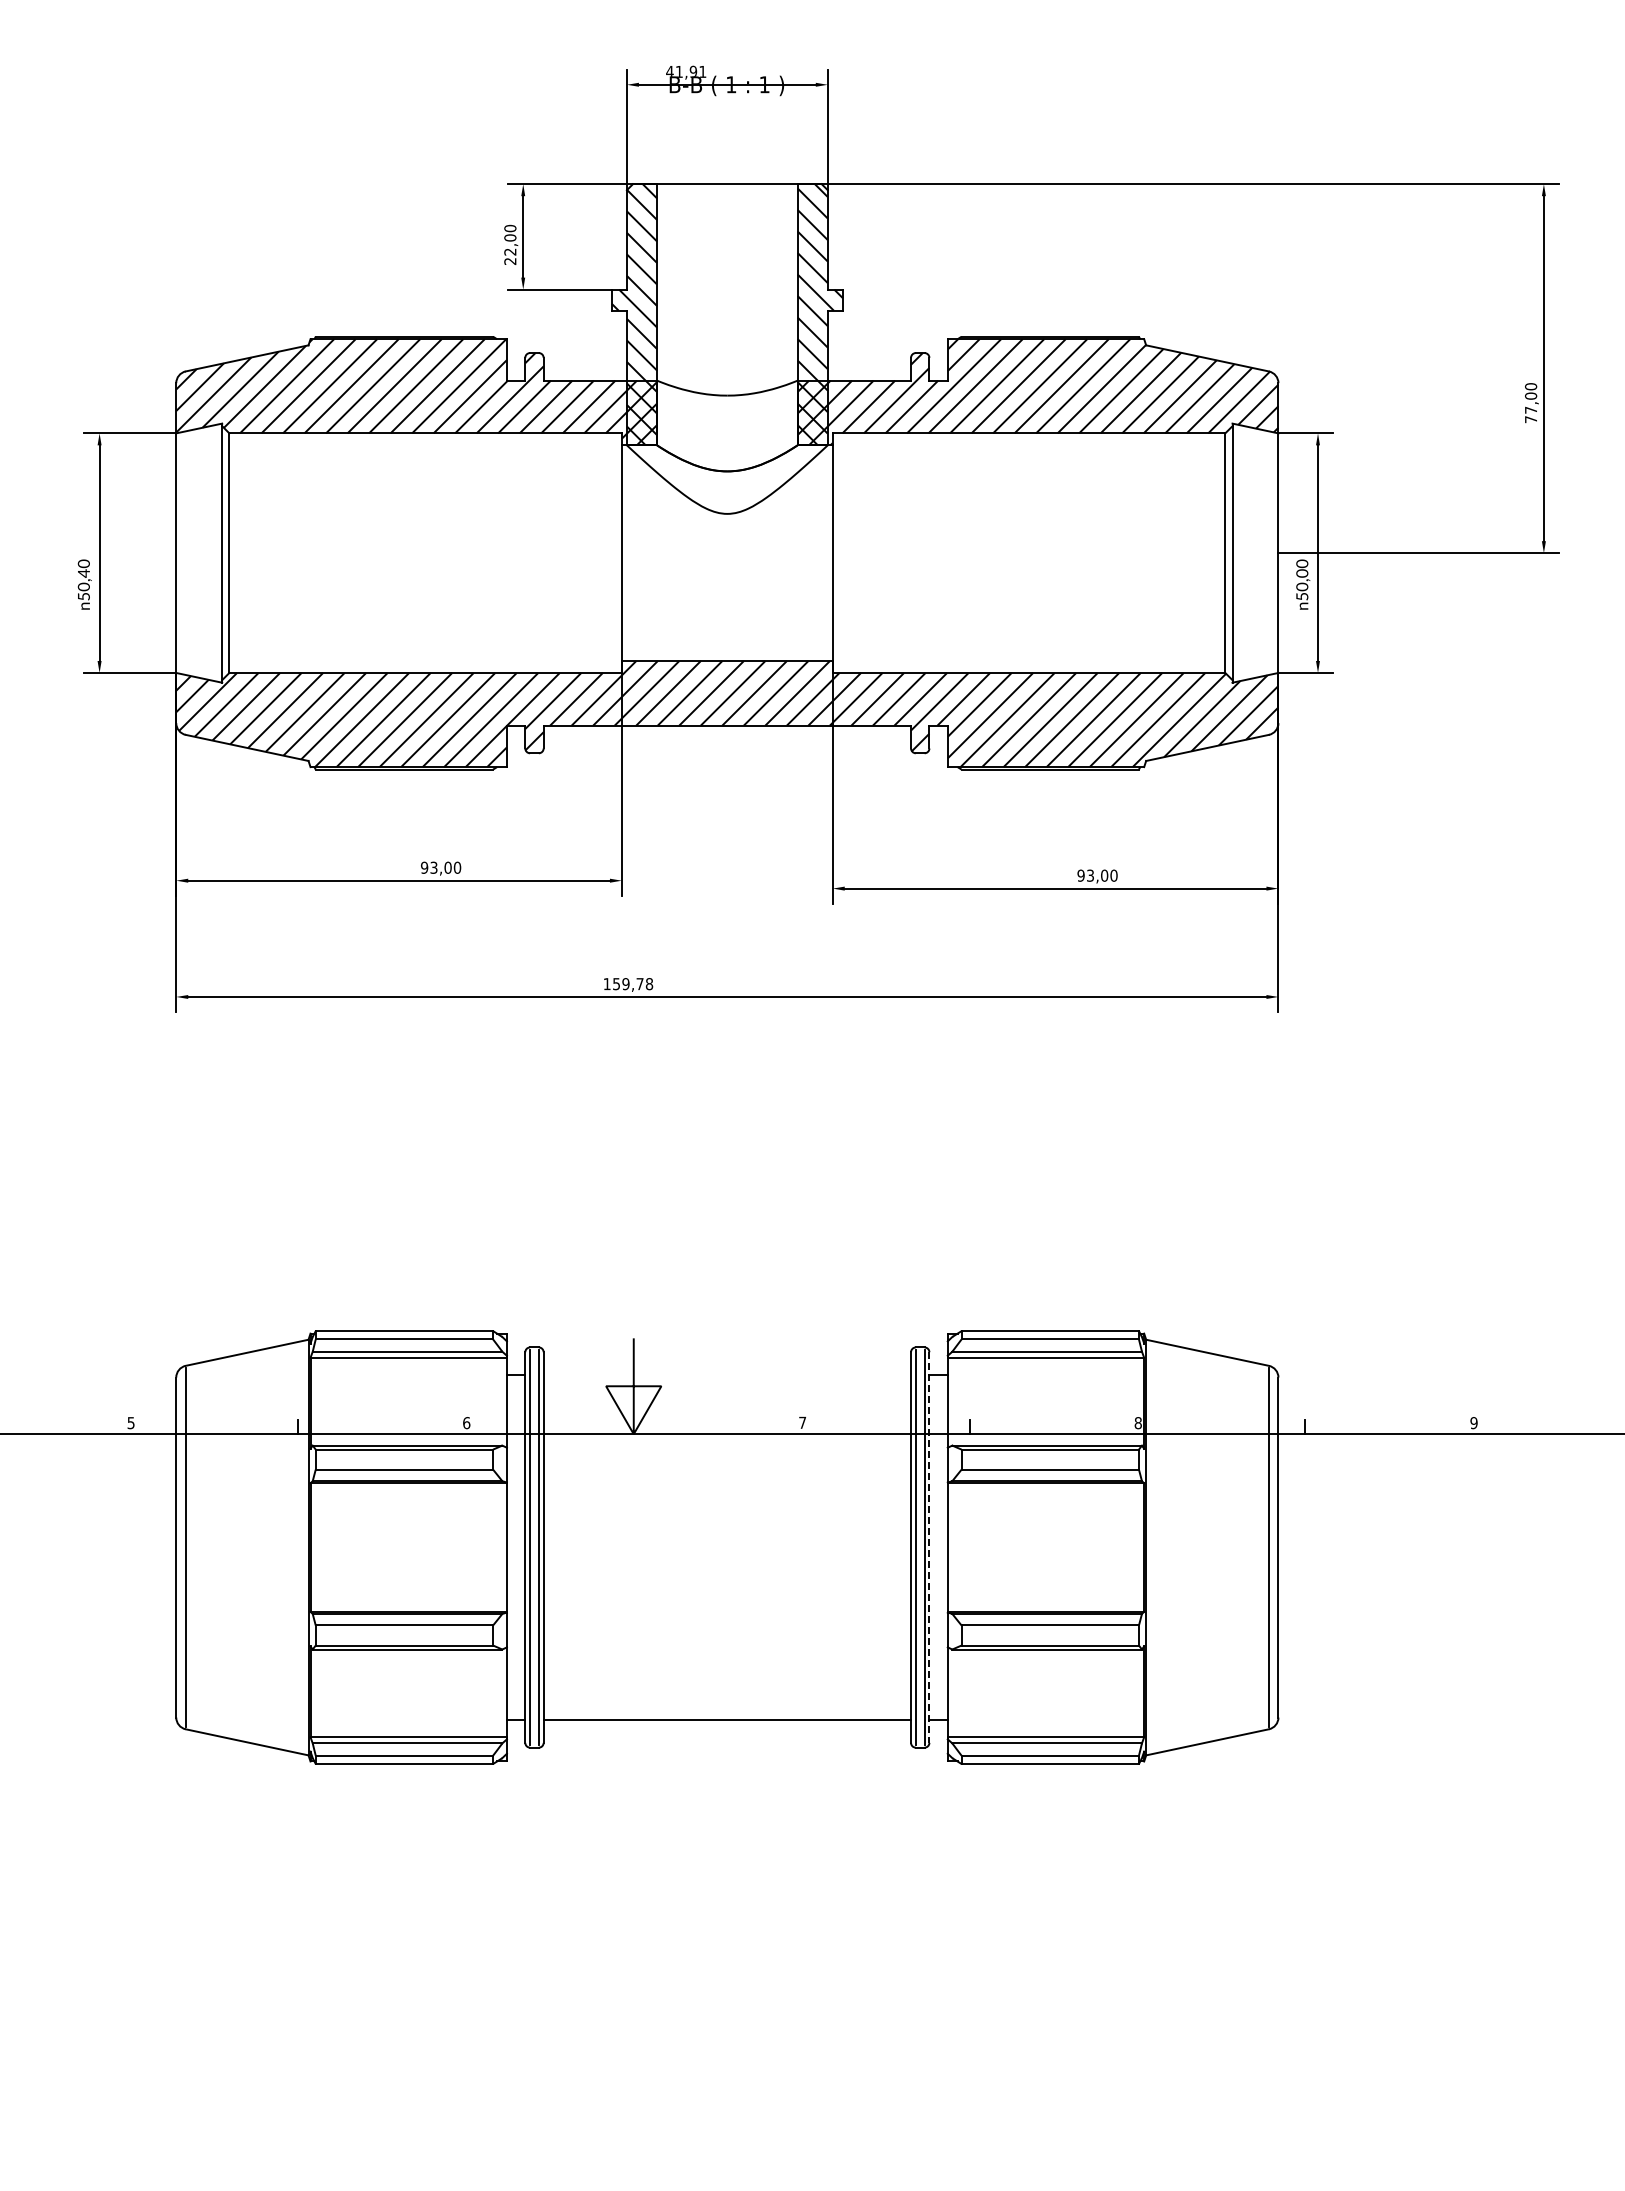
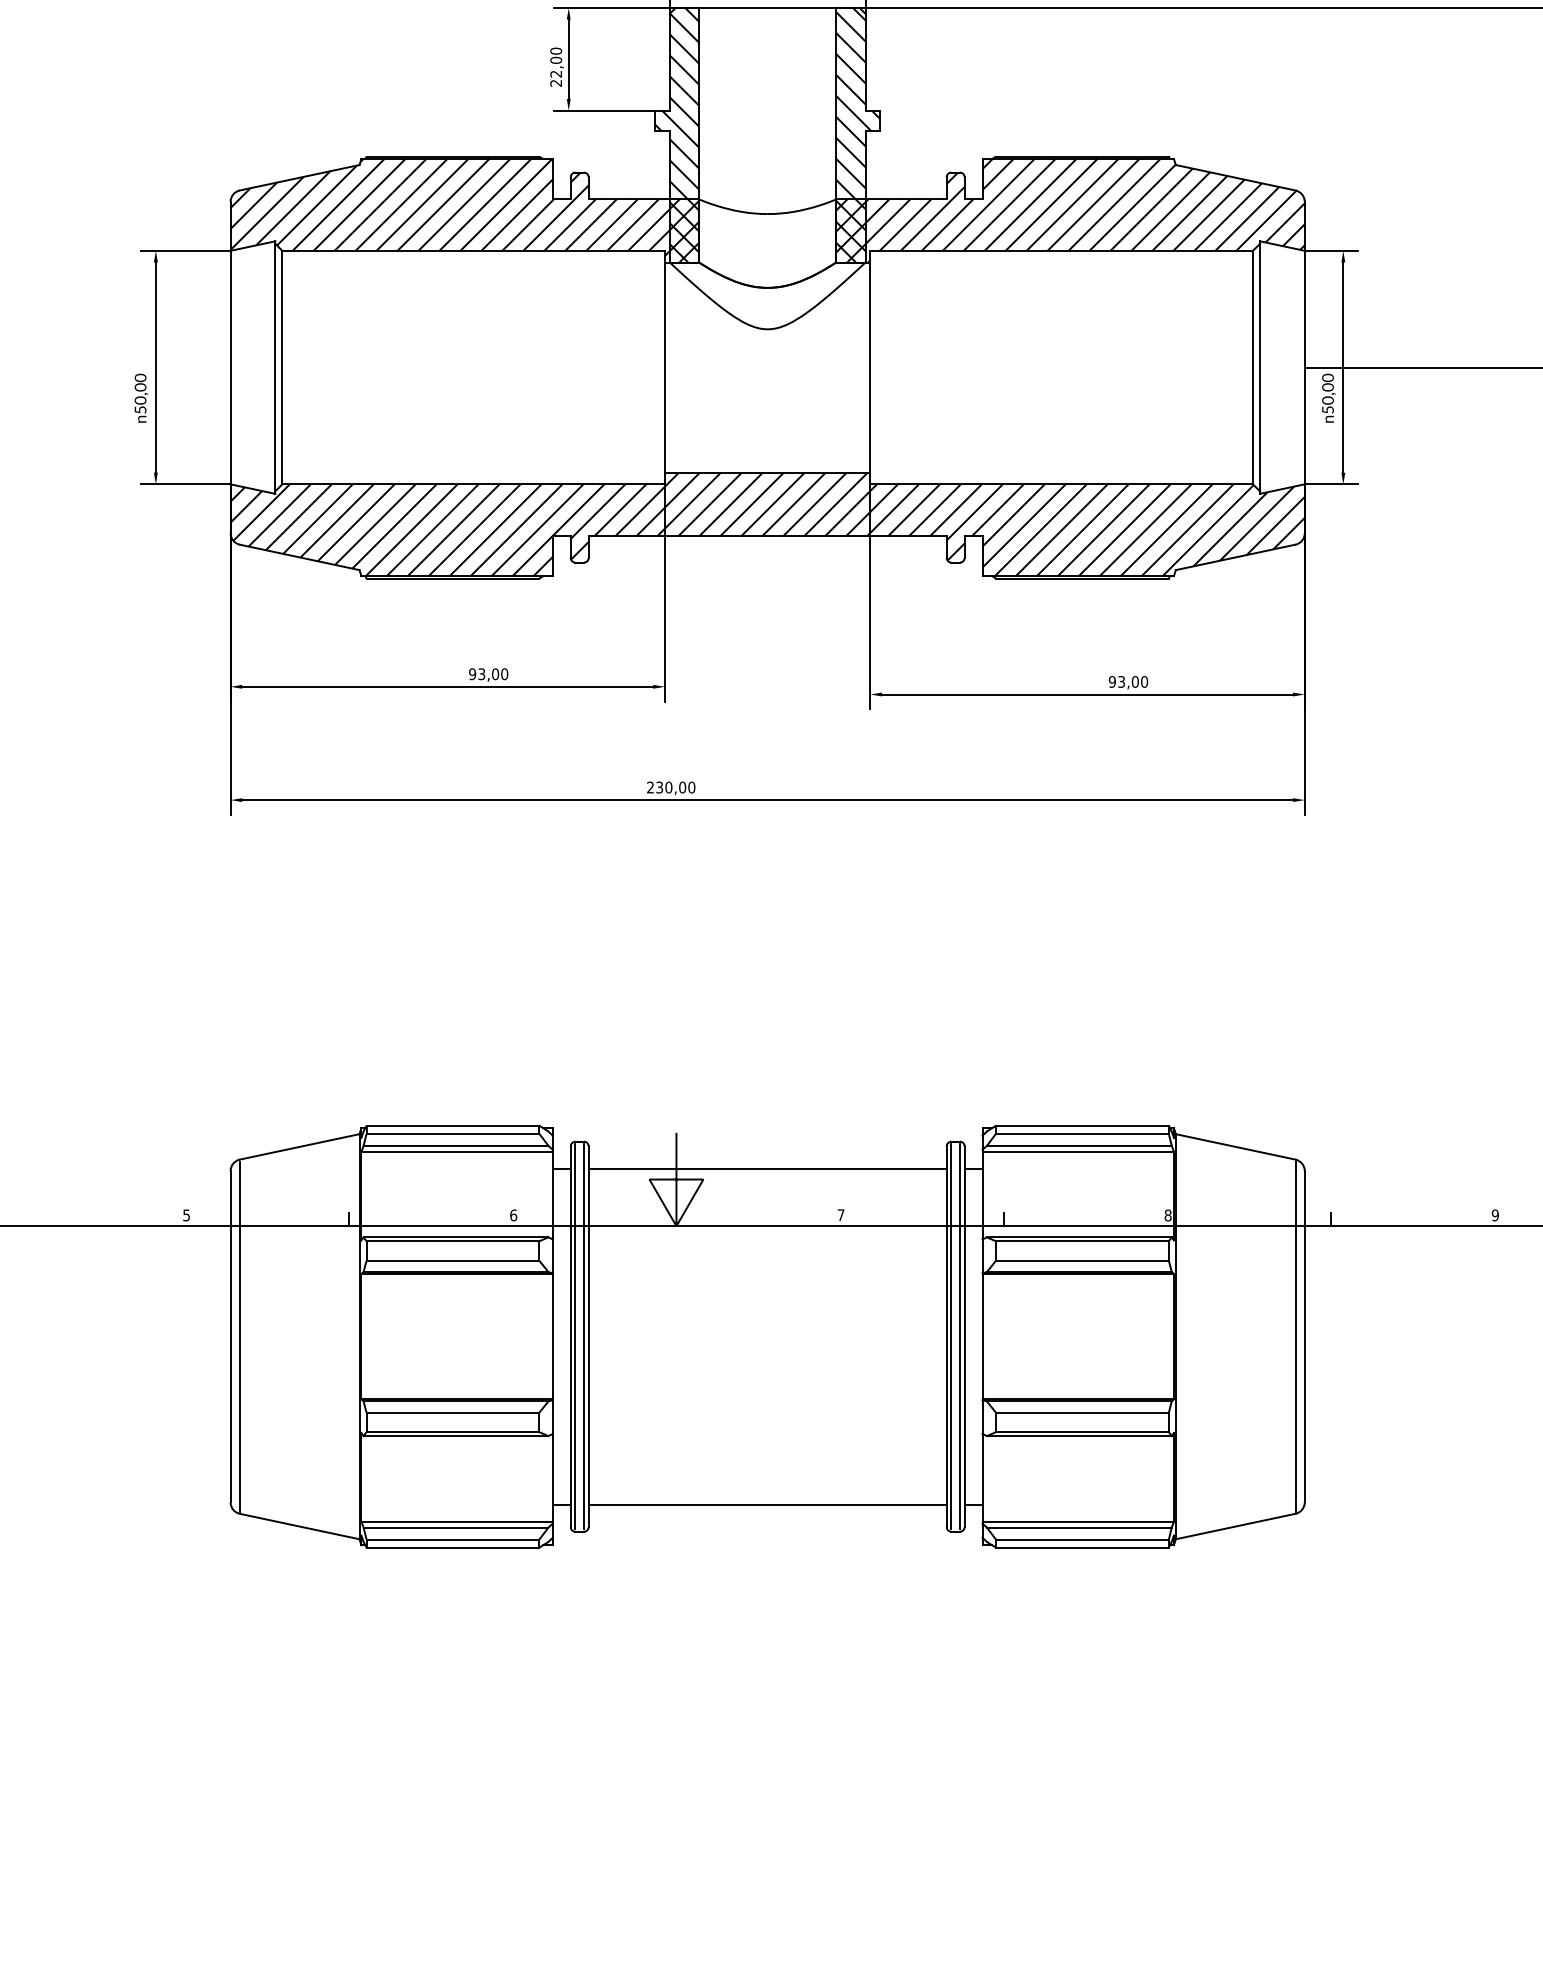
text: (83, 573) -> (140, 387), 50,40 -> 50,00
text: (628, 984) -> (671, 787), 159,78 -> 230,00
line: (727, 1375) -> (767, 1169), added
line: (929, 1548) -> (964, 1337), dashed -> solid

